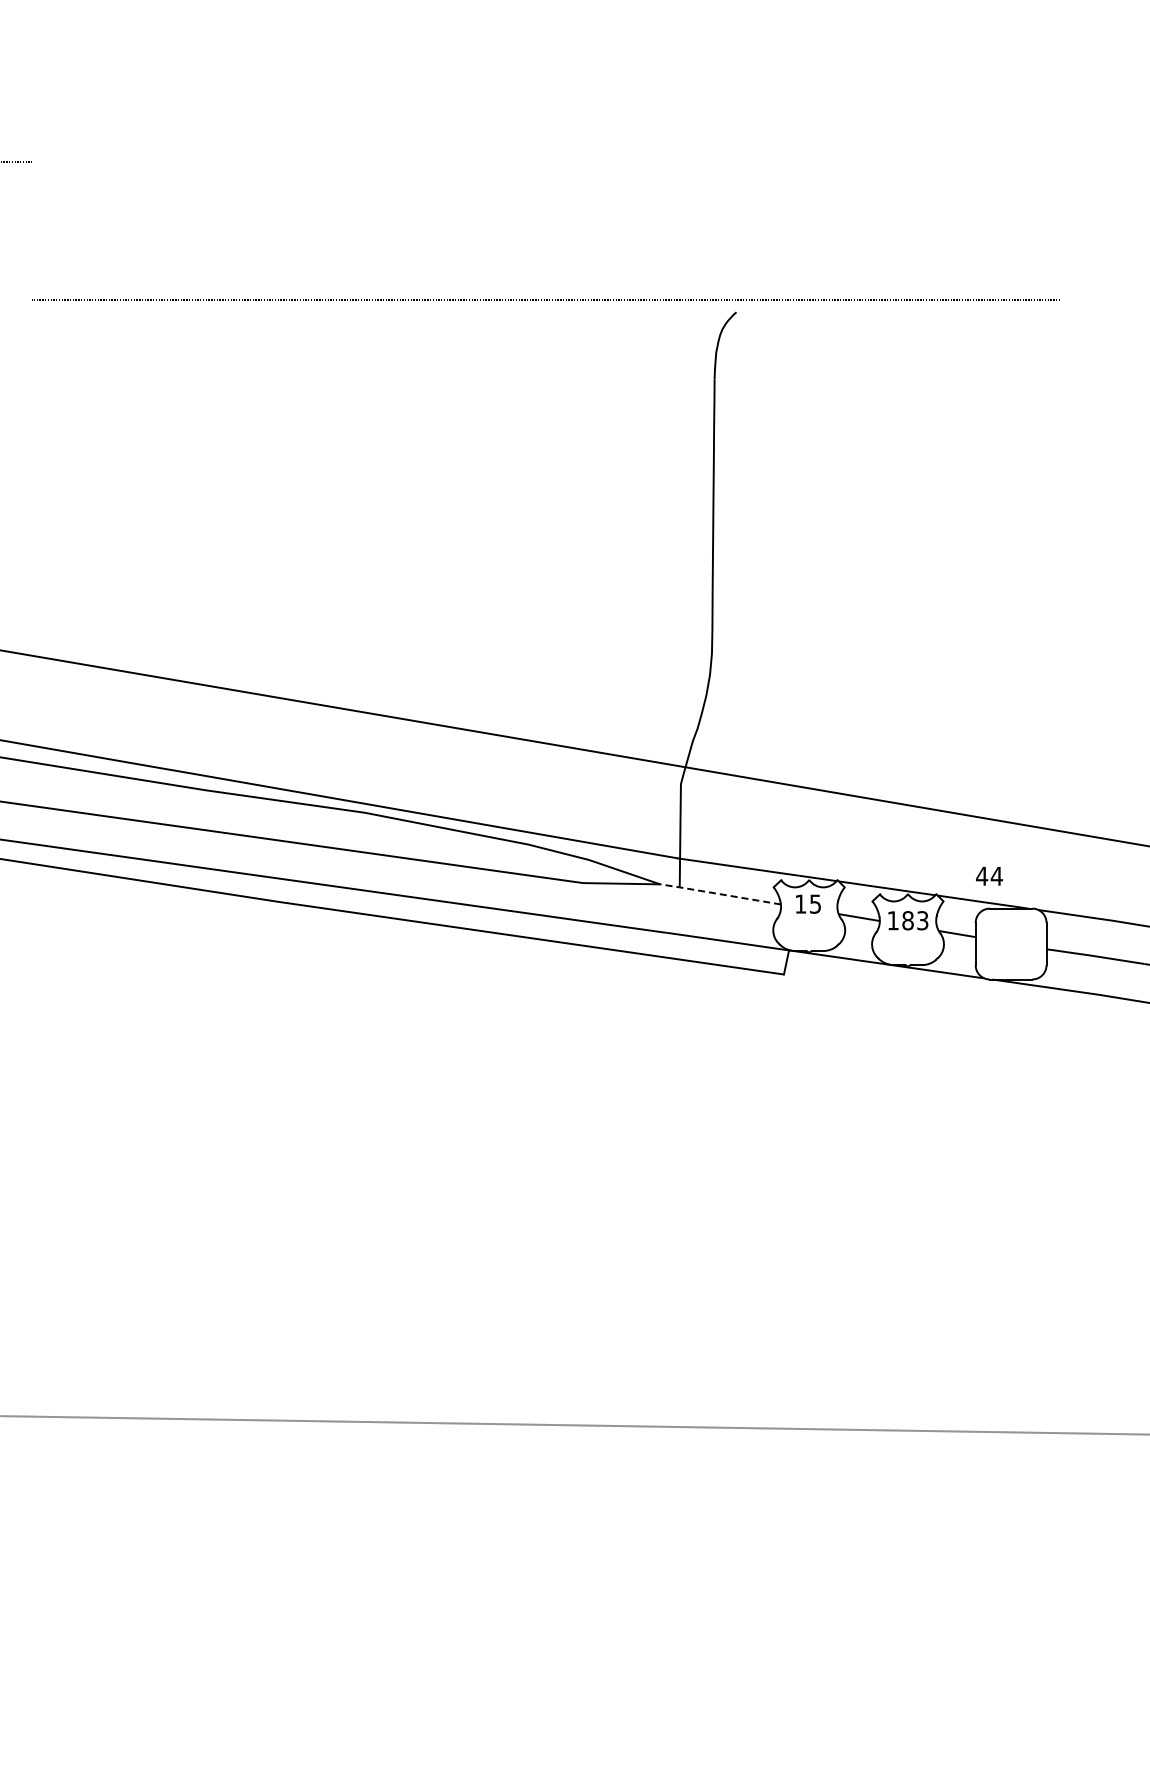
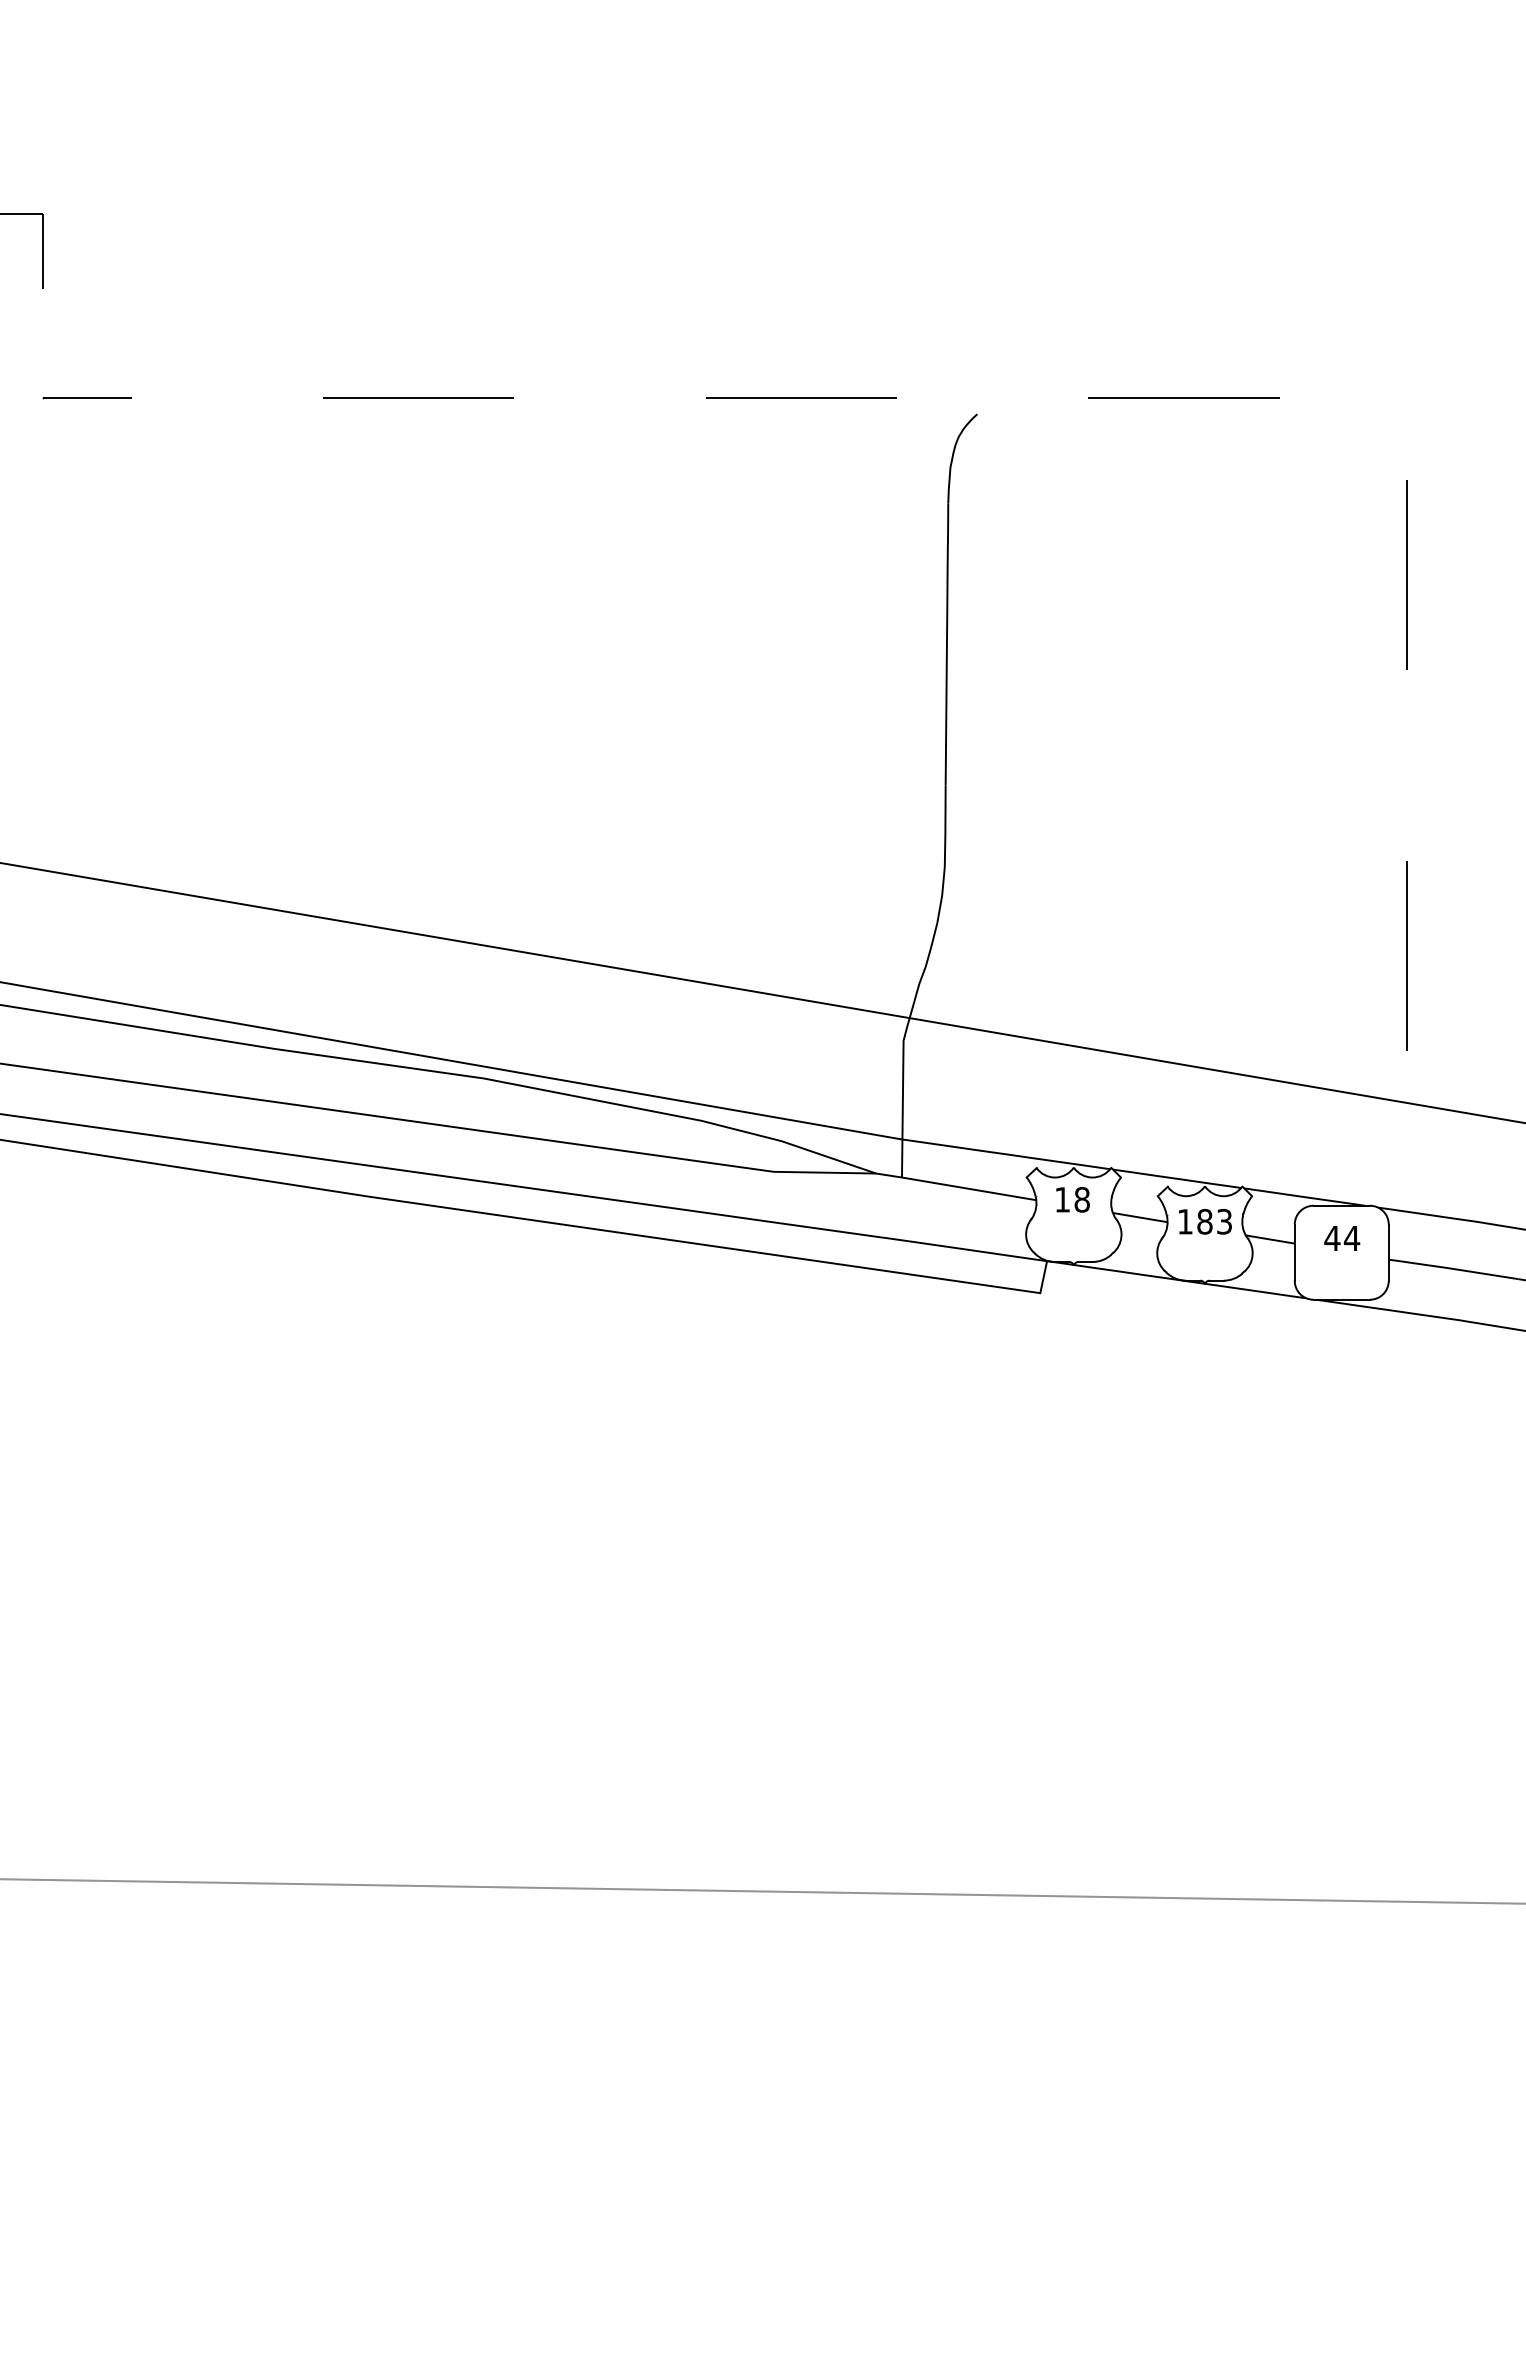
line: (32, 230) -> (43, 305), added
line: (1060, 606) -> (1407, 804), added
text: (989, 876) -> (1342, 1238), moved
line: (720, 894) -> (956, 1186), dashed -> solid
text: (815, 903) -> (1082, 1198), 15 -> 18

